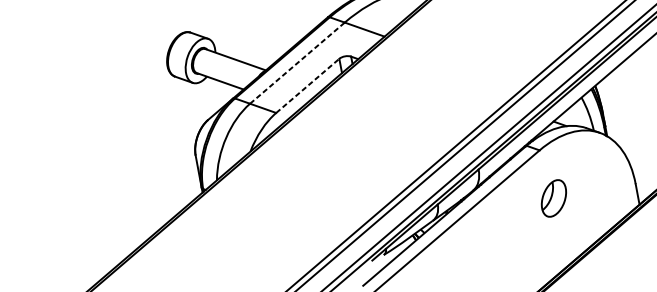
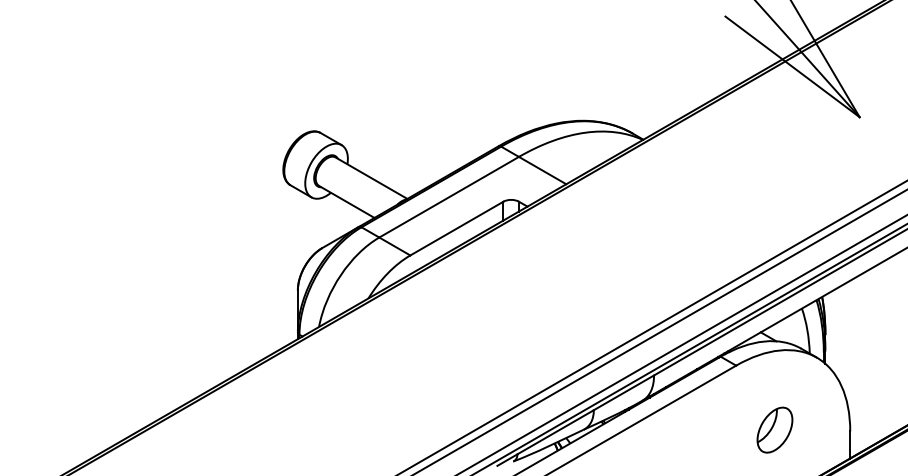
line: (297, 63) -> (449, 197), dashed -> solid
line: (307, 85) -> (456, 228), dashed -> solid
part: (553, 198) -> (774, 429), moved

